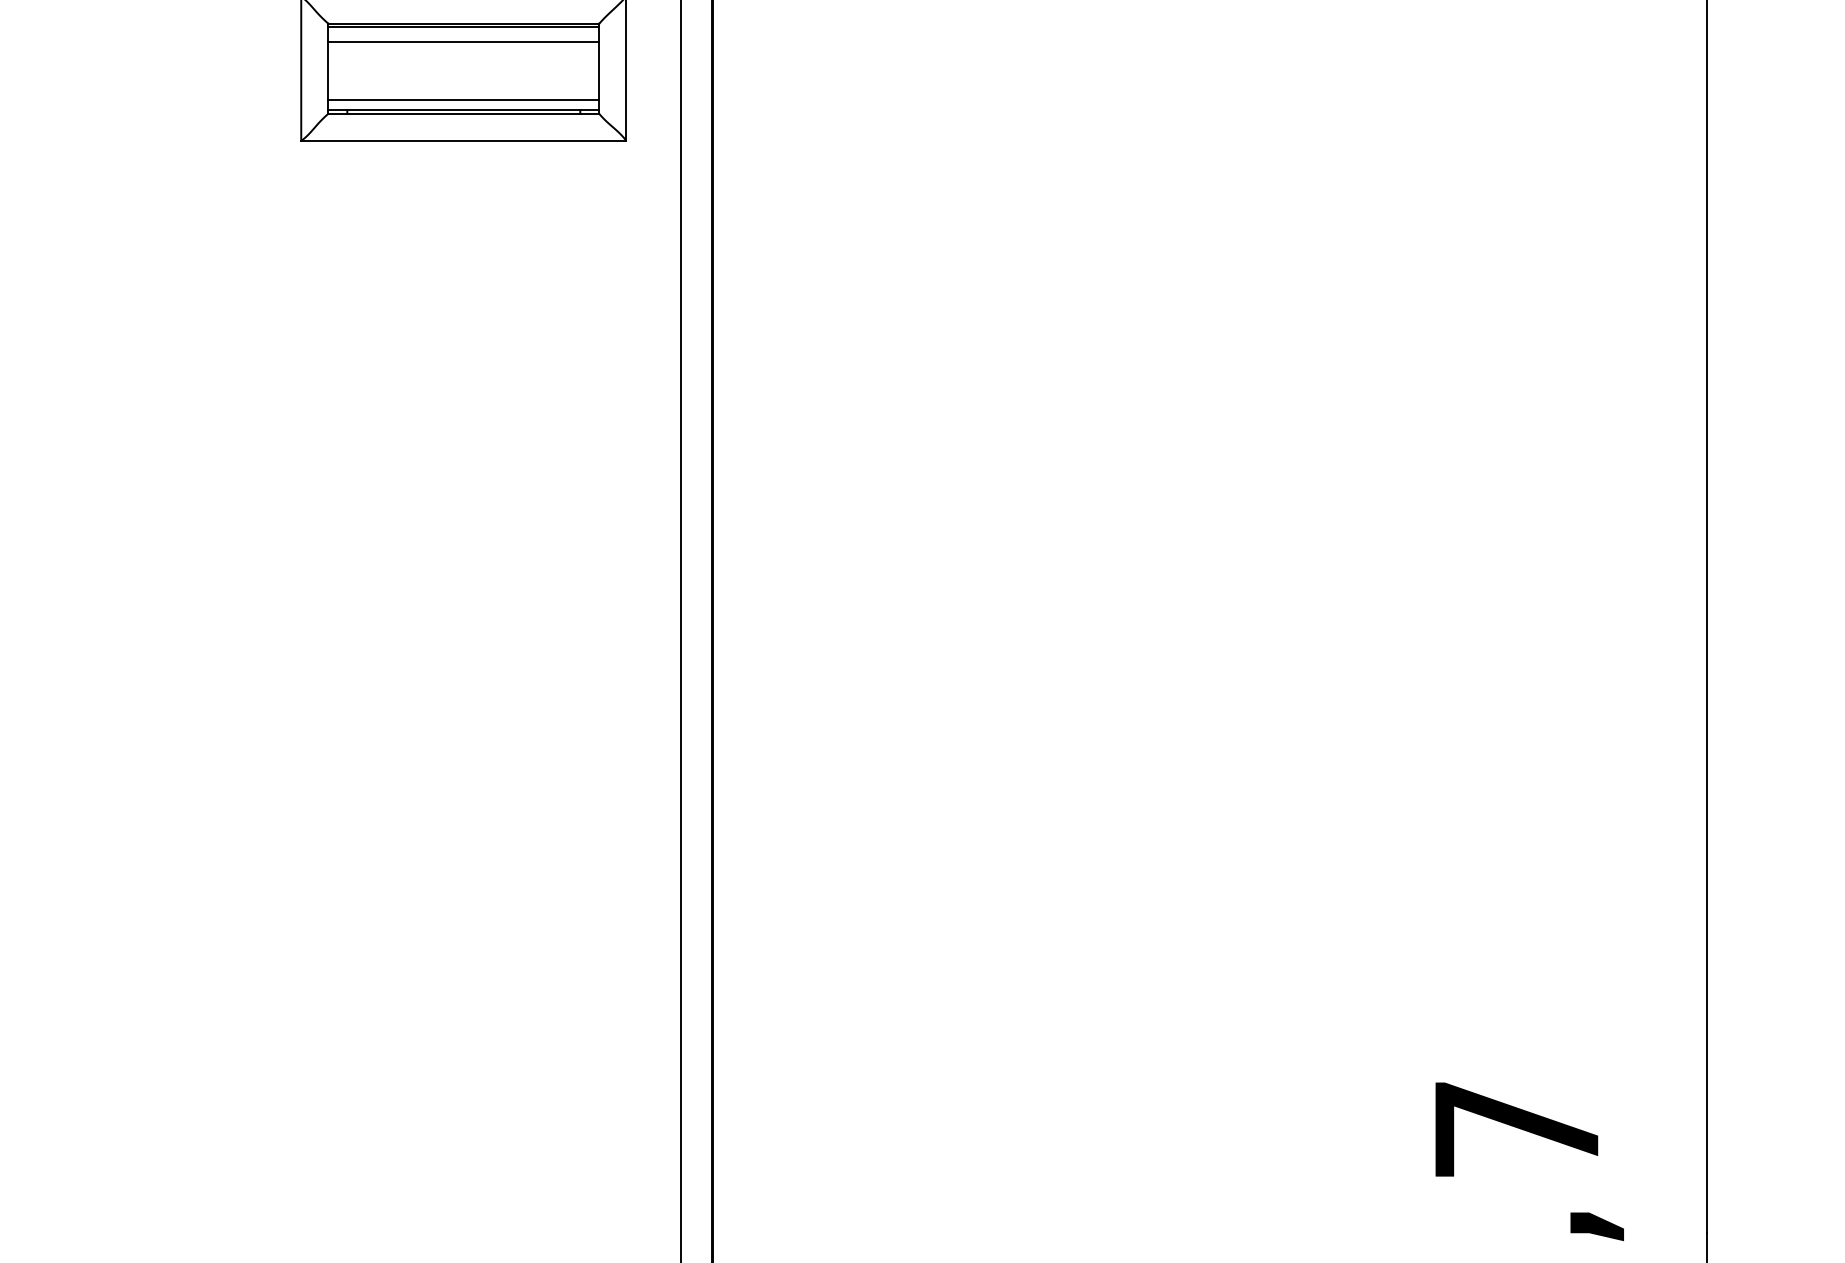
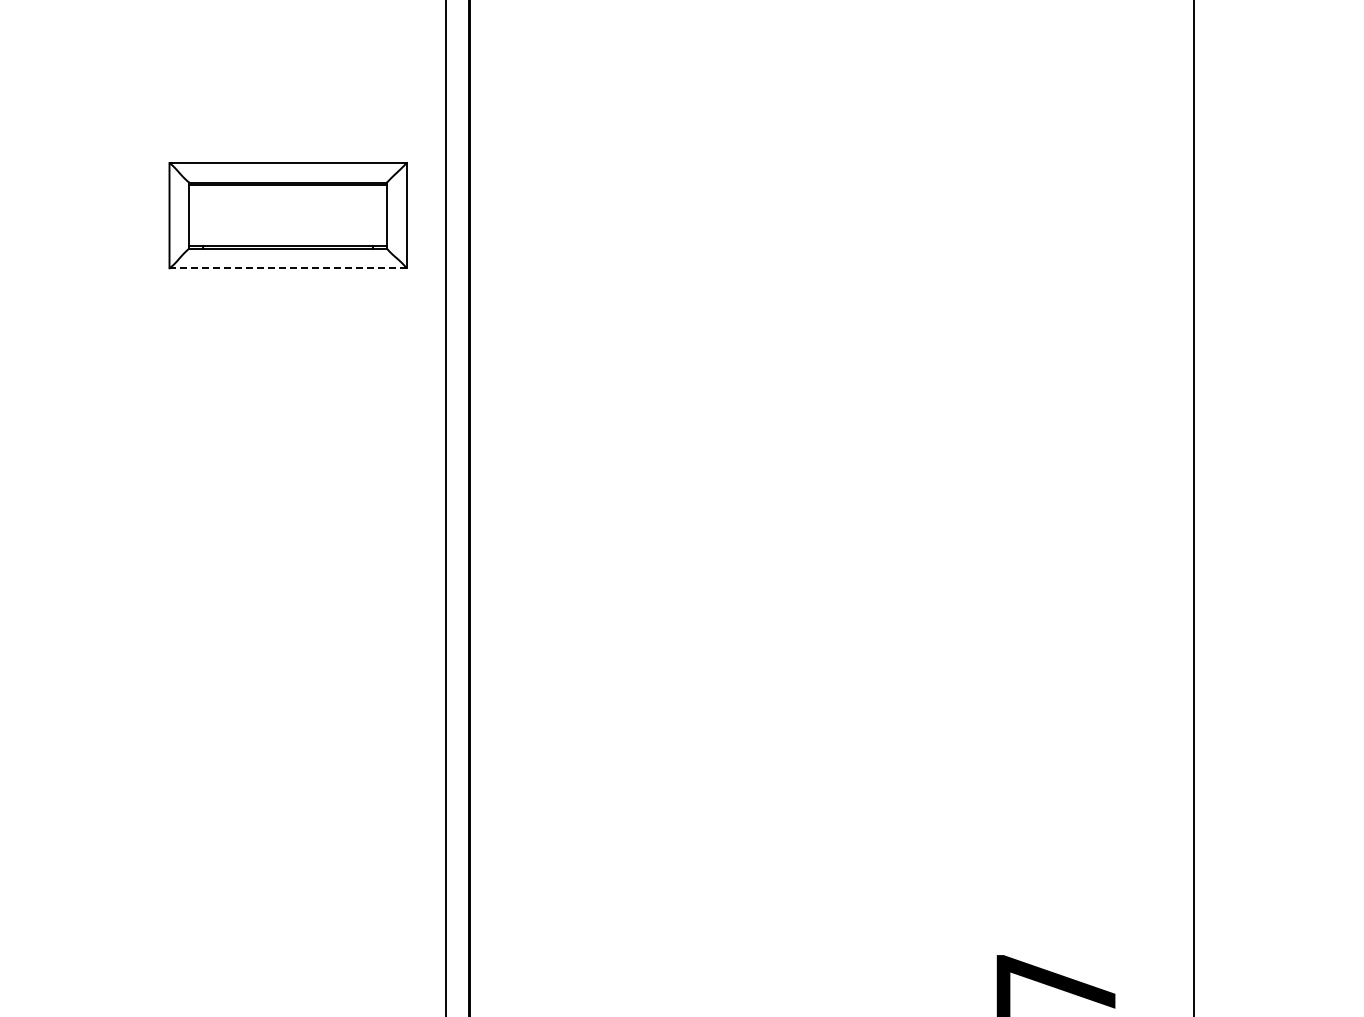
line: (463, 41) -> (287, 195), removed
line: (463, 100) -> (287, 238), removed
line: (464, 141) -> (288, 268), solid -> dashed

